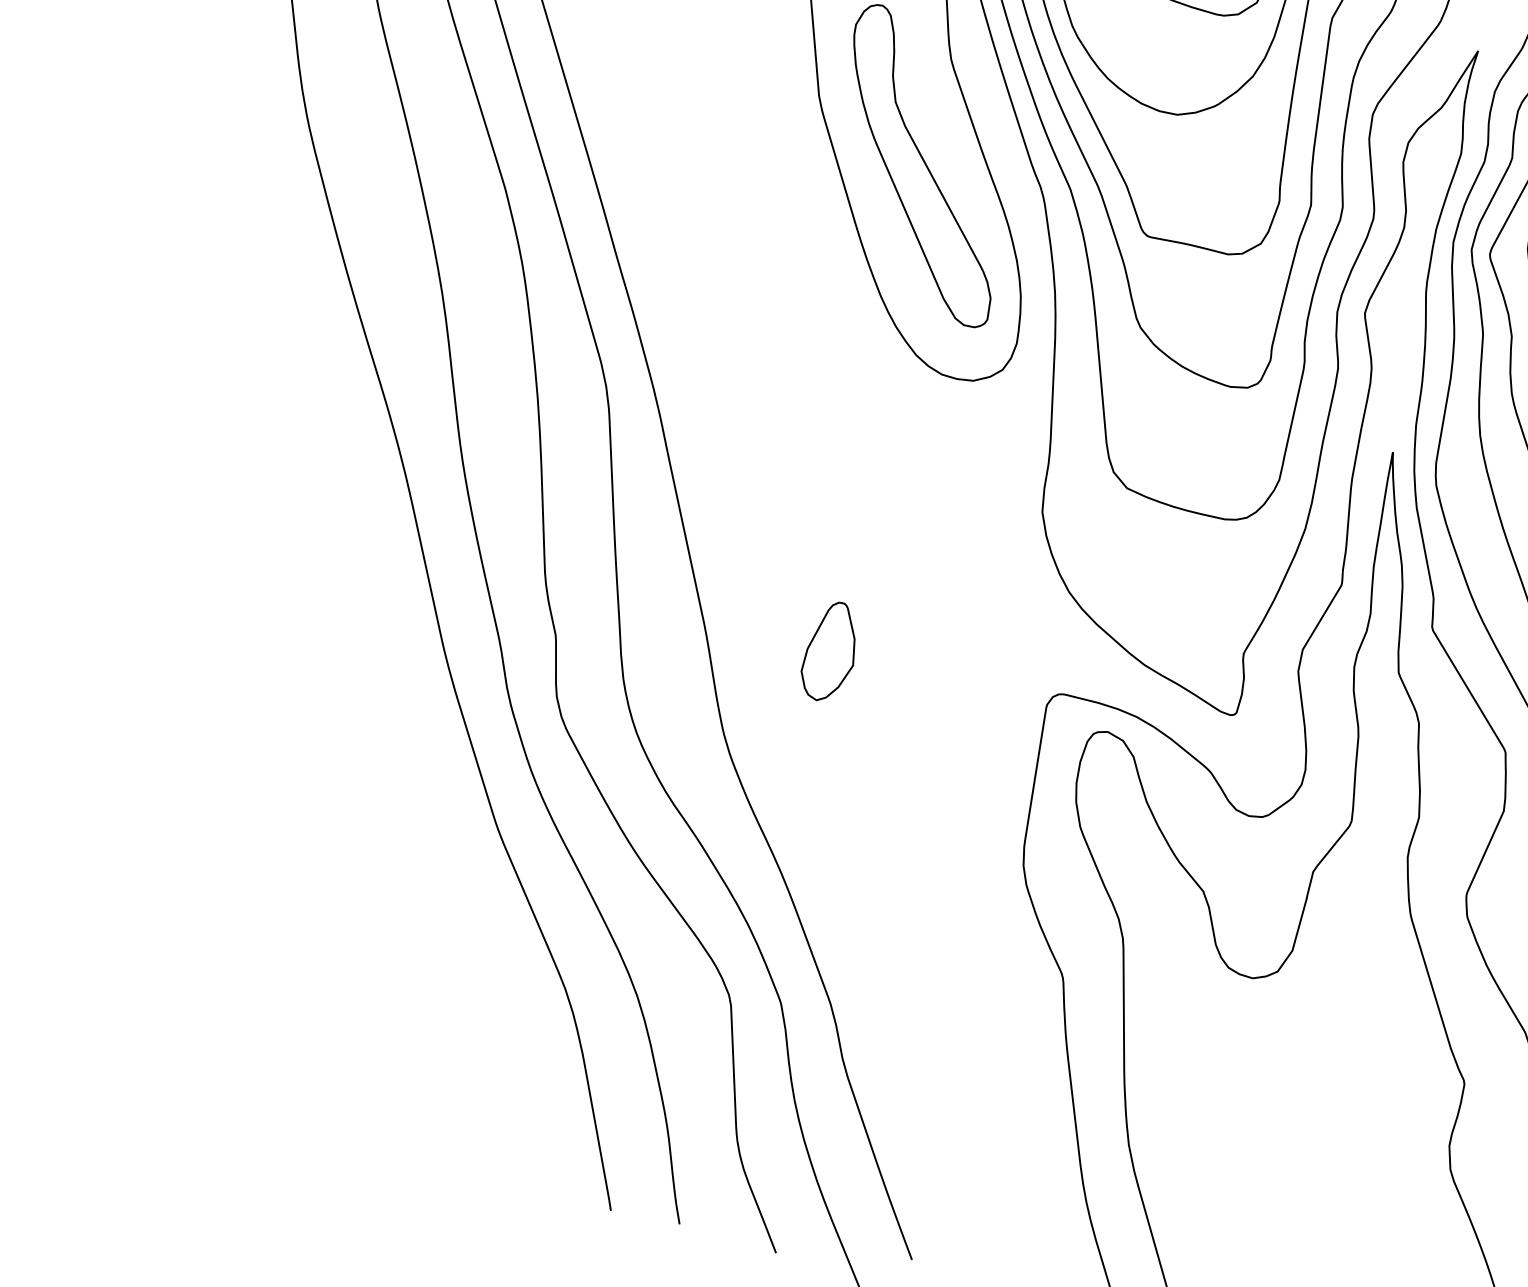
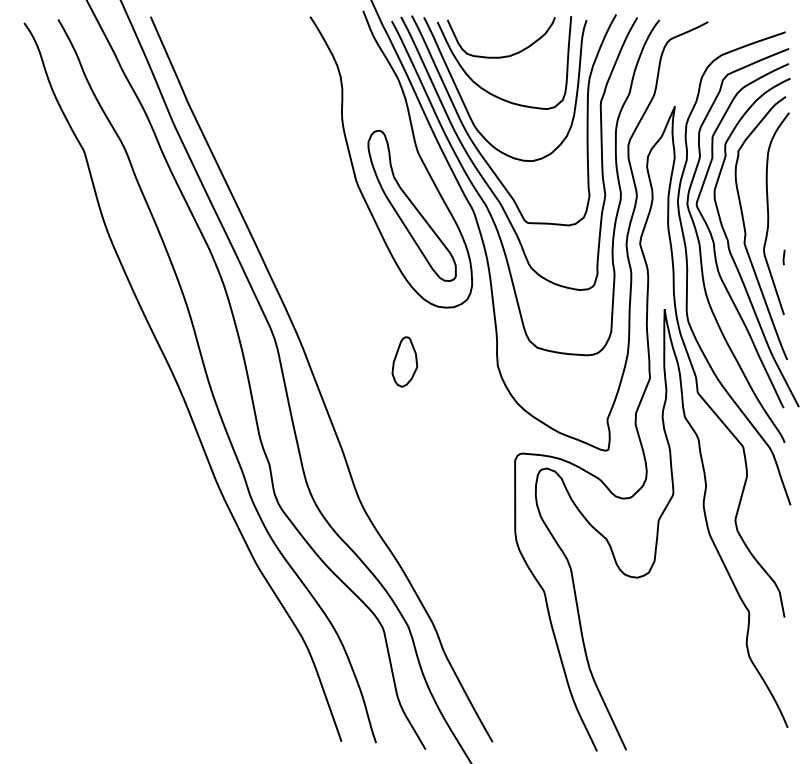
part: (829, 650) -> (404, 361), moved

